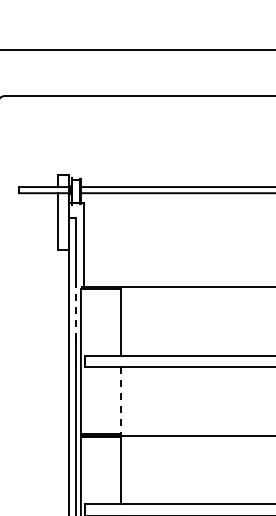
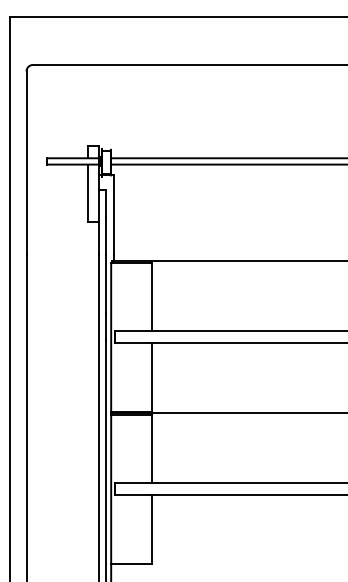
line: (76, 310) -> (106, 284), dashed -> solid
line: (121, 400) -> (152, 377), dashed -> solid

